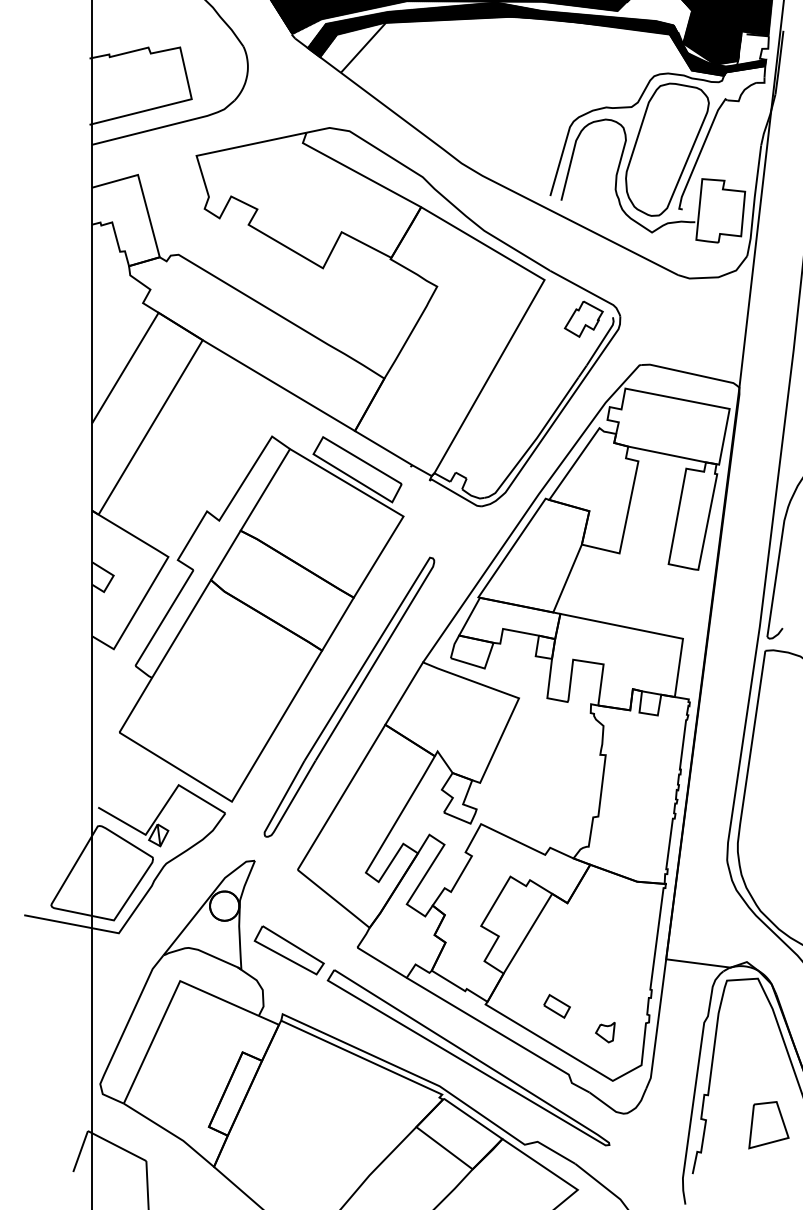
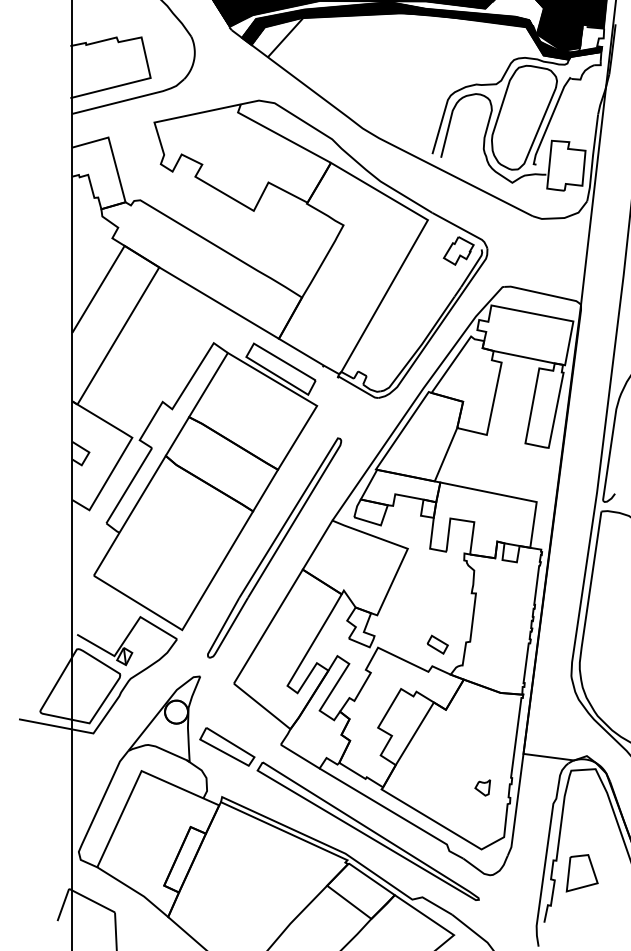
part: (556, 1006) -> (437, 644), moved
part: (605, 1032) -> (482, 787), moved
part: (768, 1125) -> (581, 873), moved

